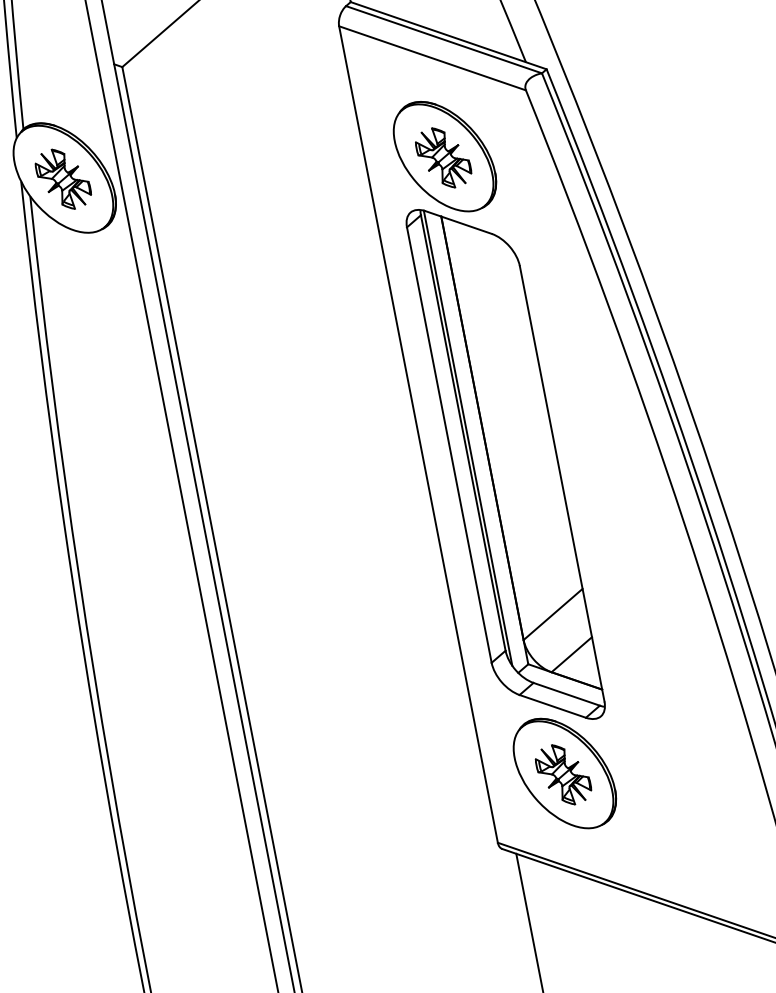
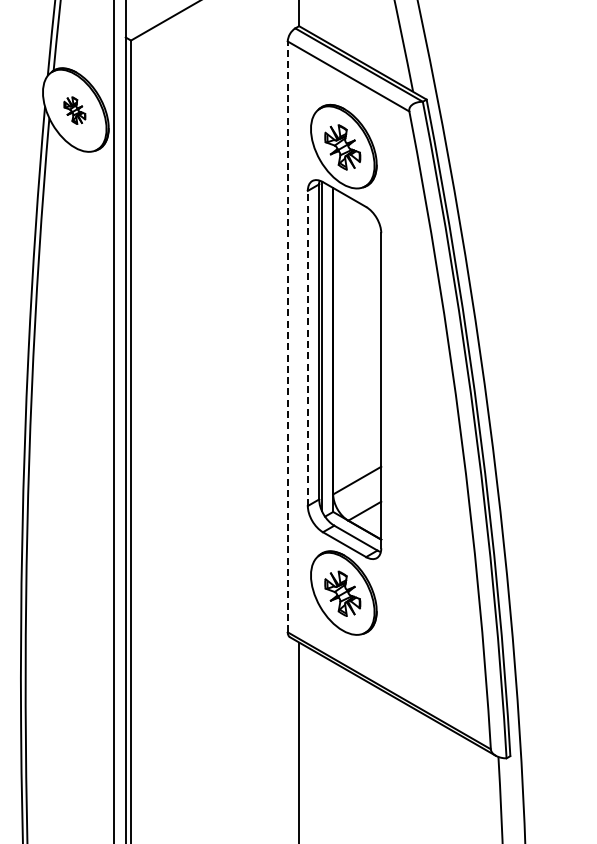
part: (62, 178) -> (74, 110), size x0.6
line: (418, 434) -> (287, 336), solid -> dashed
line: (448, 445) -> (307, 348), solid -> dashed

